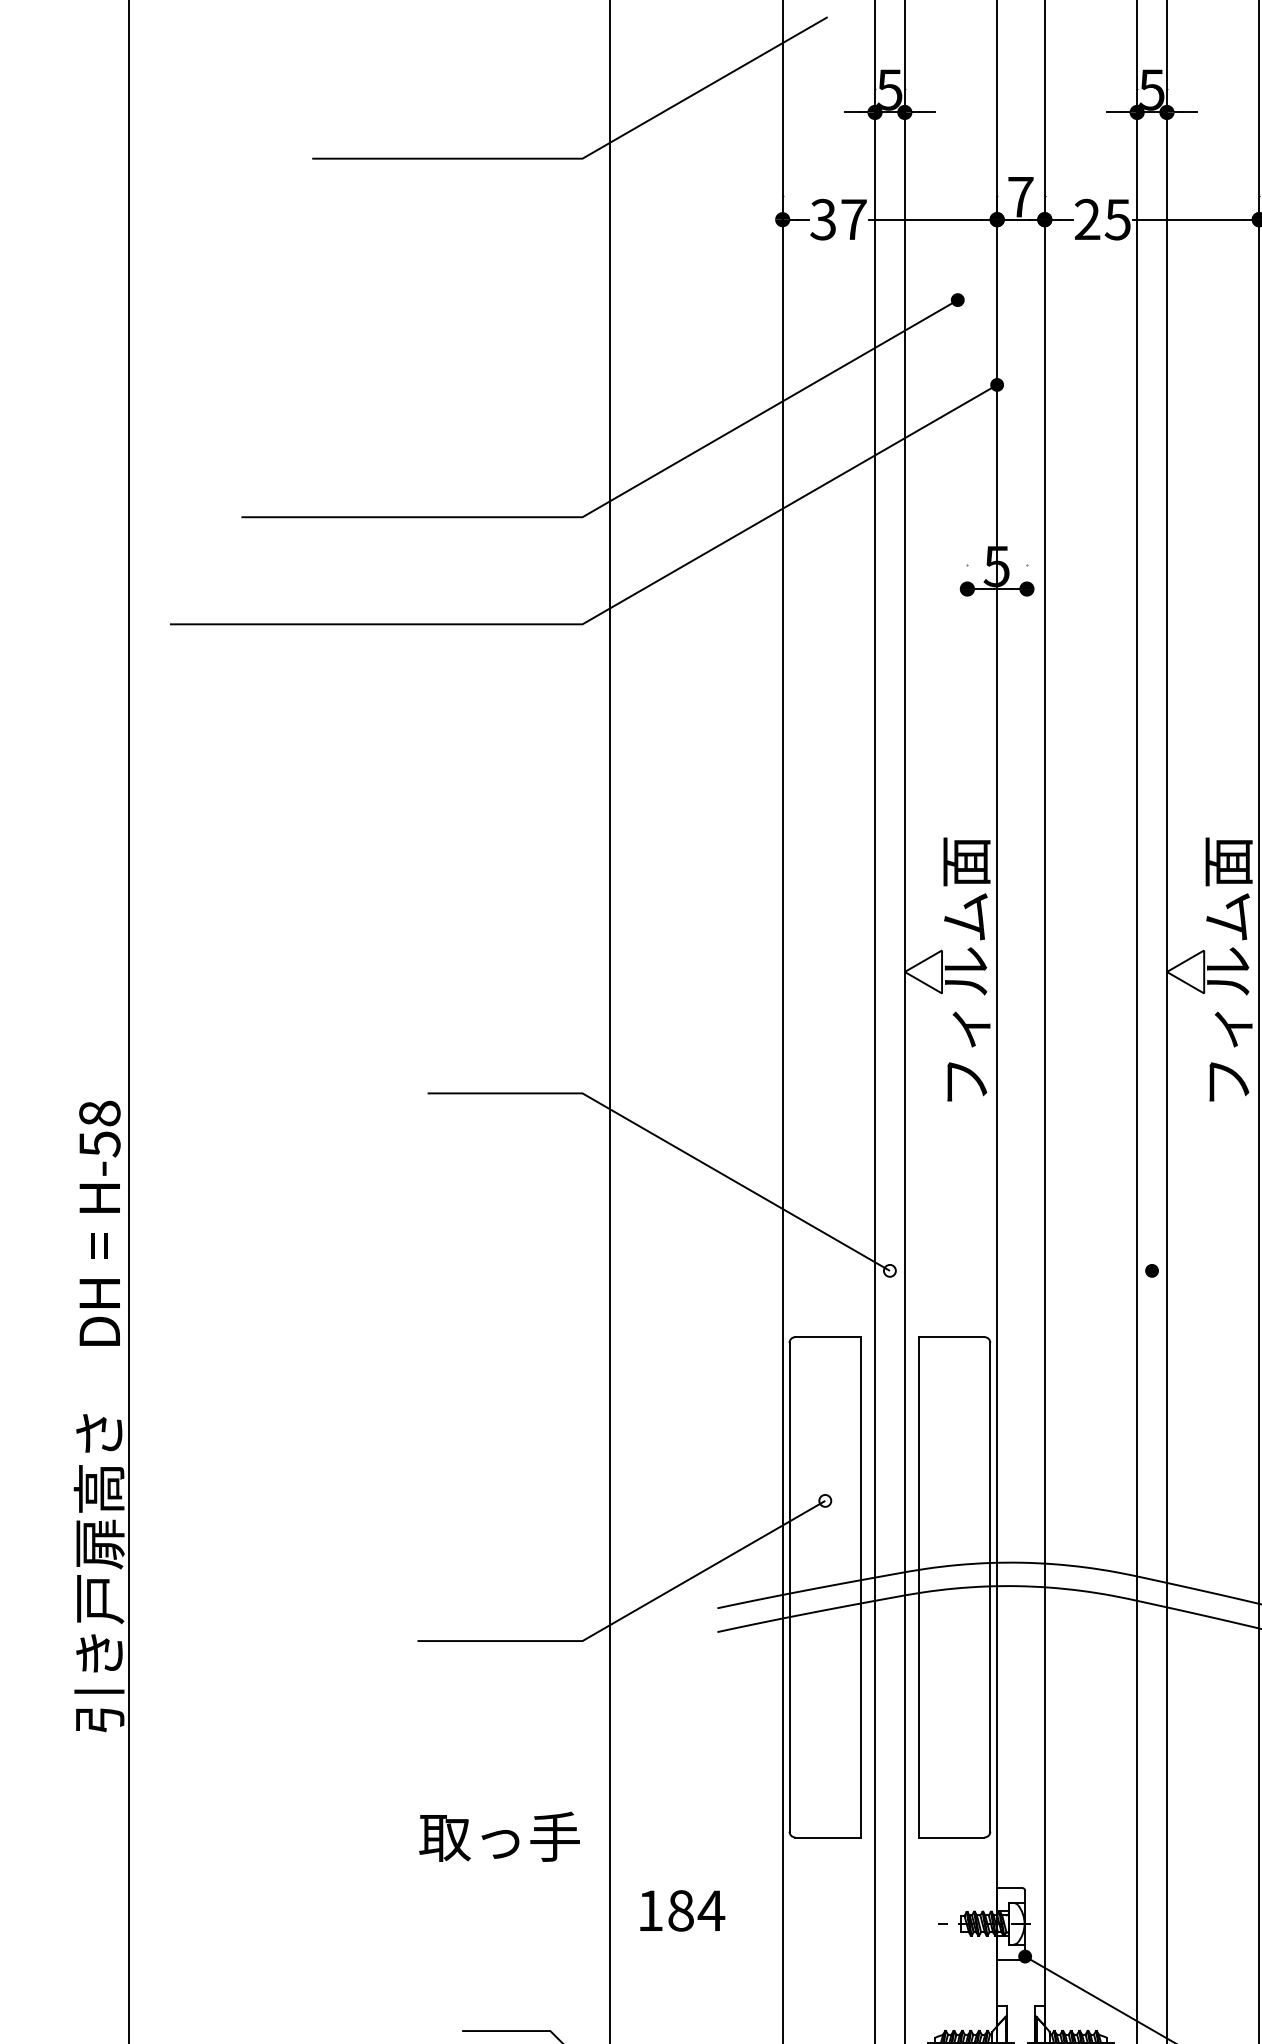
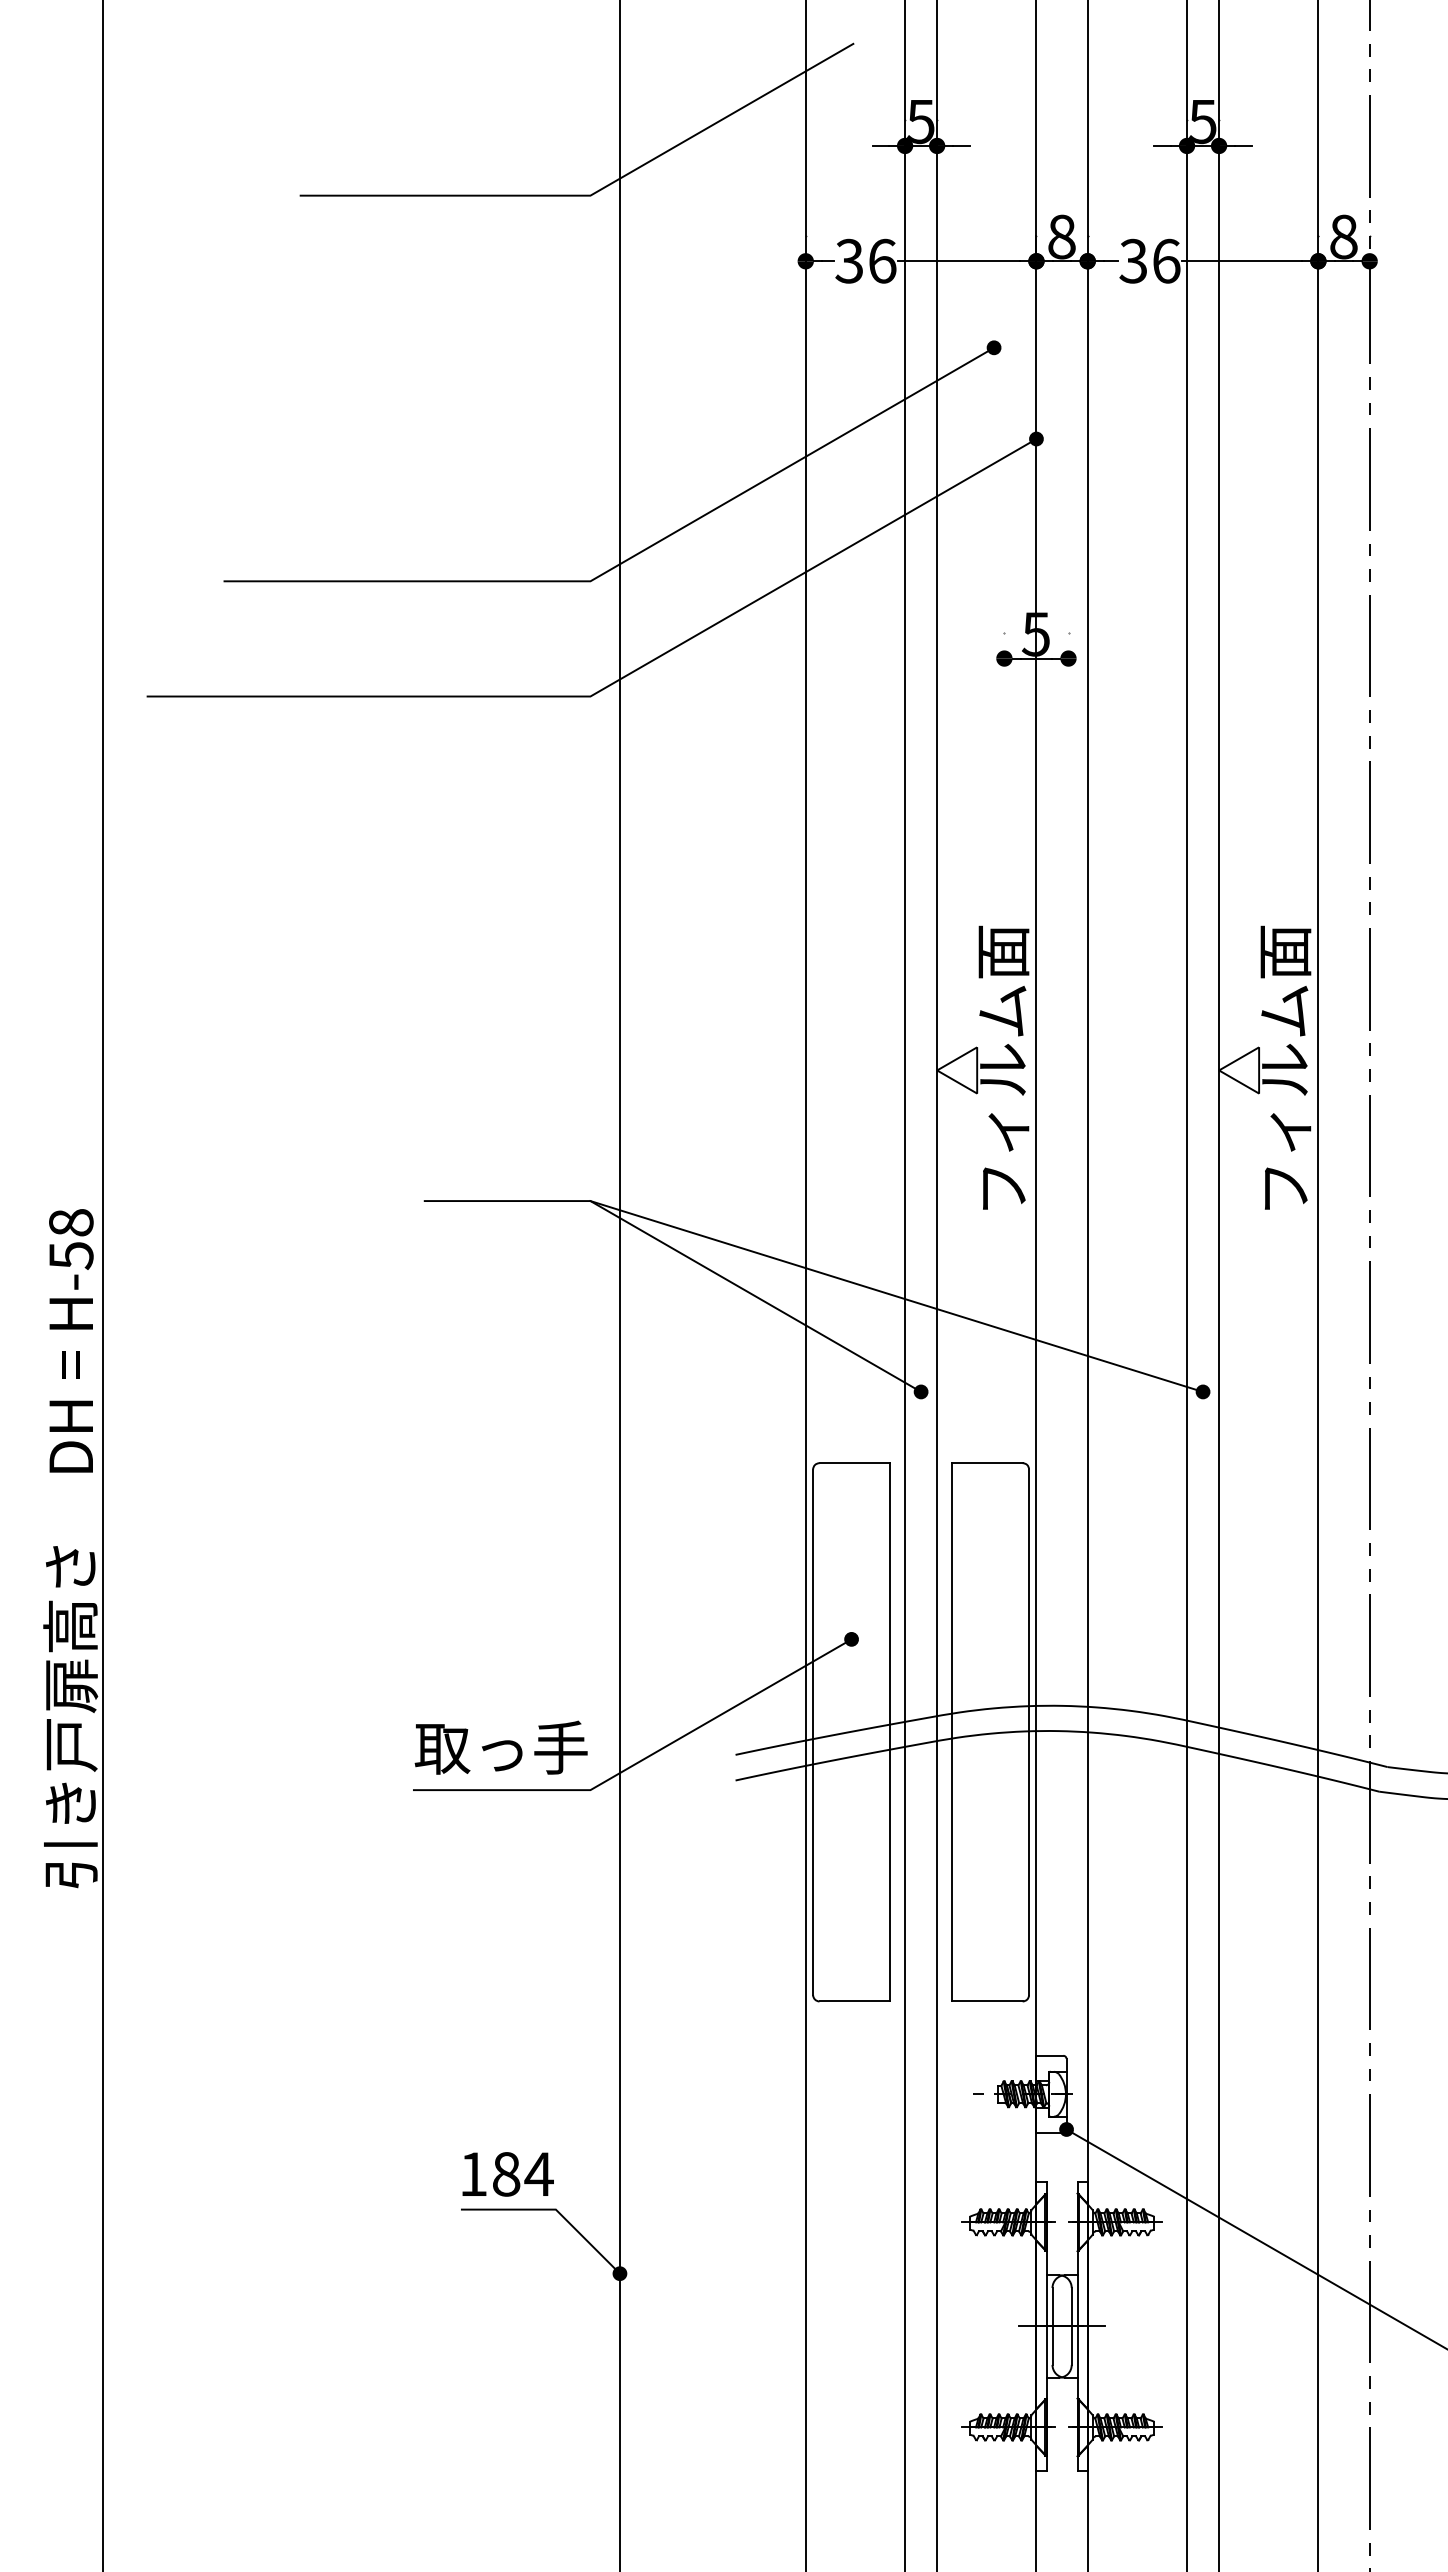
text: (1020, 196) -> (1061, 236), 7 -> 8
text: (854, 218) -> (882, 260), 37 -> 36
text: (1102, 218) -> (1149, 260), 25 -> 36
line: (867, 1182) -> (896, 1296), added
fill: (889, 1270) -> (920, 1391), added
fill: (825, 1500) -> (851, 1638), added
text: (498, 1836) -> (500, 1747), moved
text: (682, 1911) -> (507, 2174), moved

